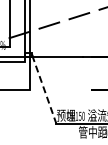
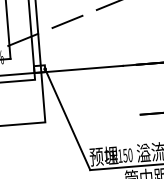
line: (44, 90) -> (68, 120), dashed -> solid

